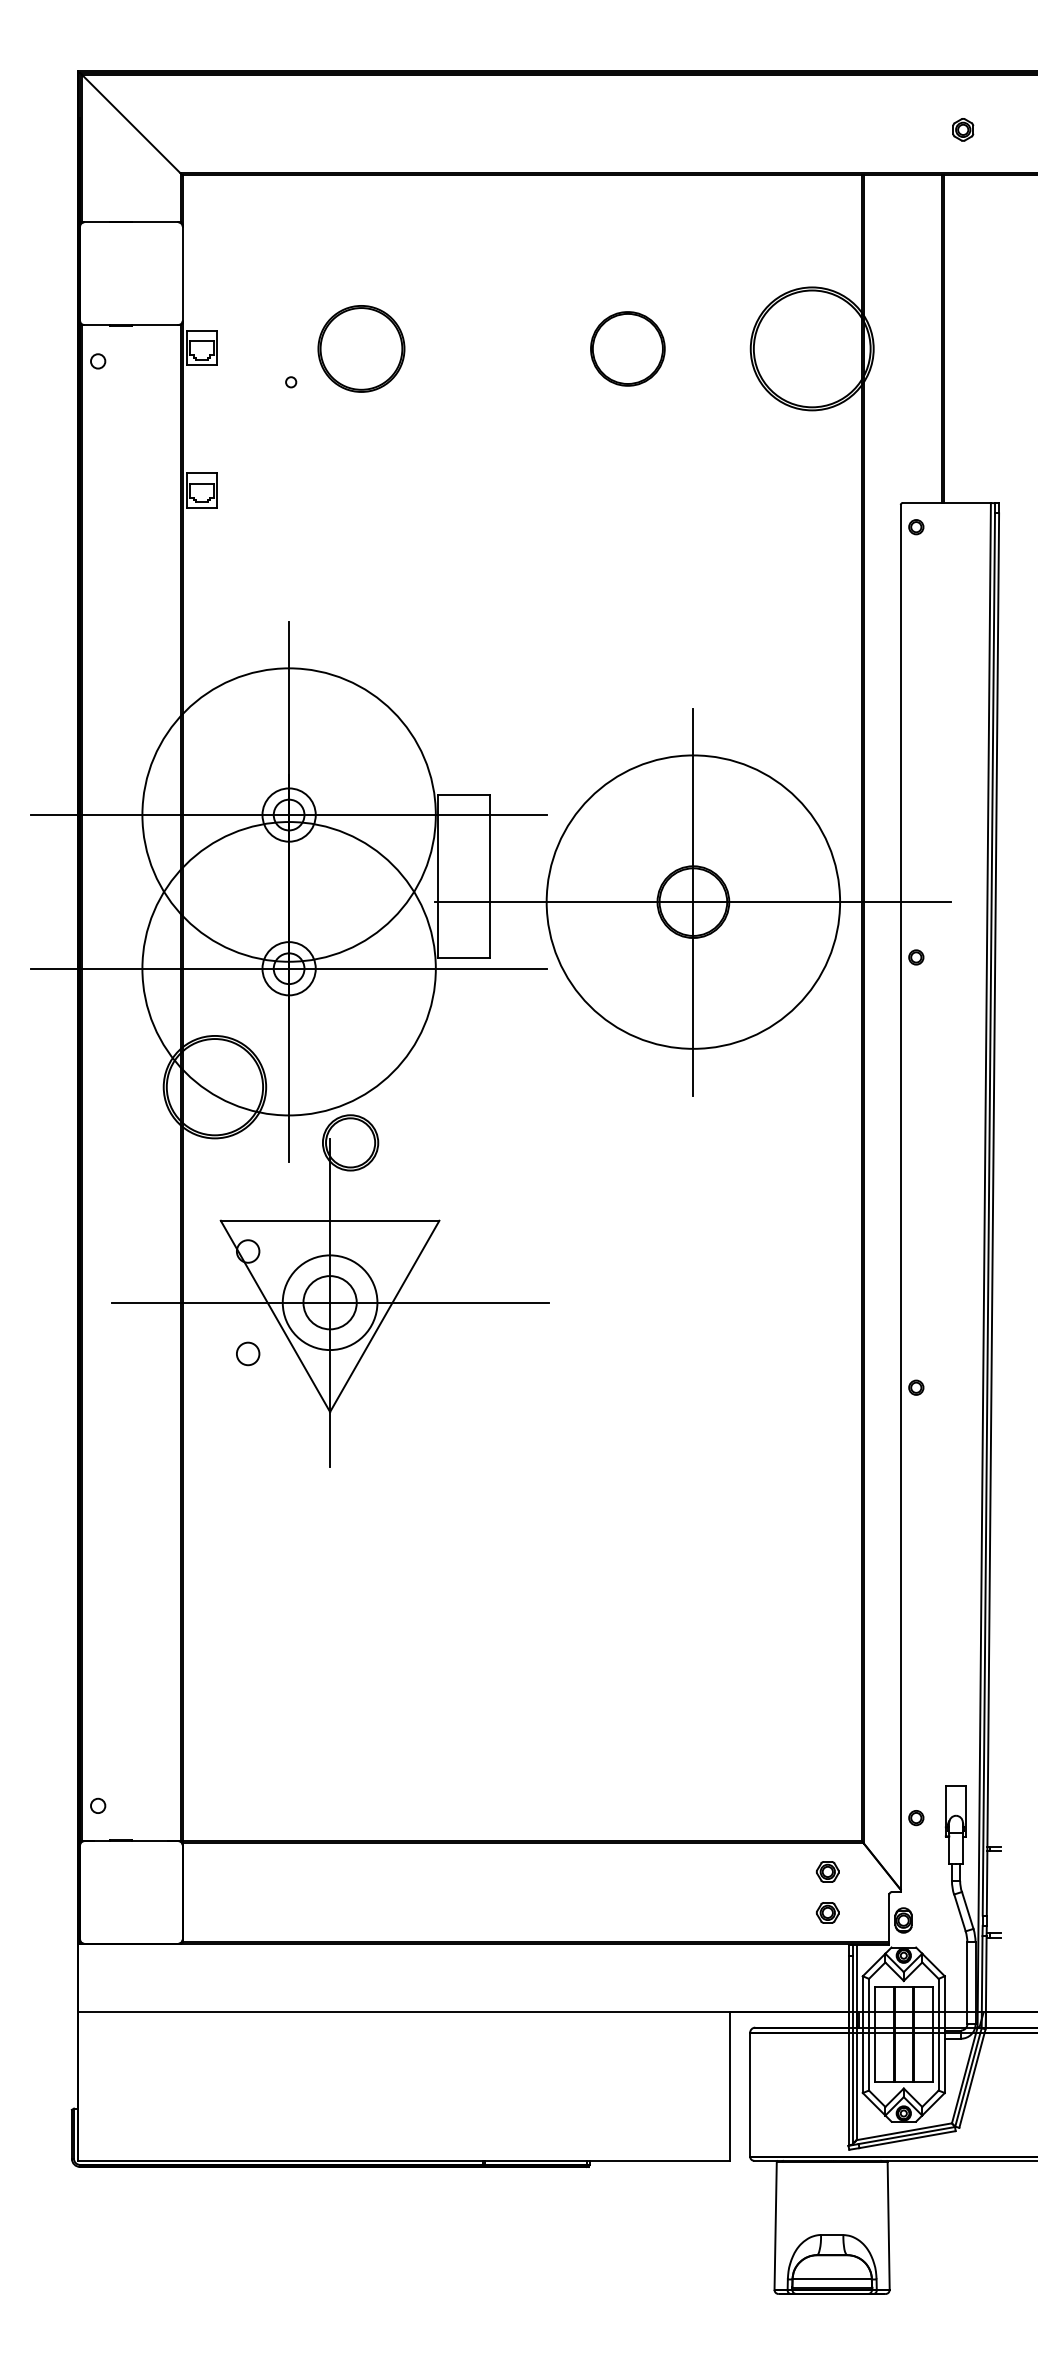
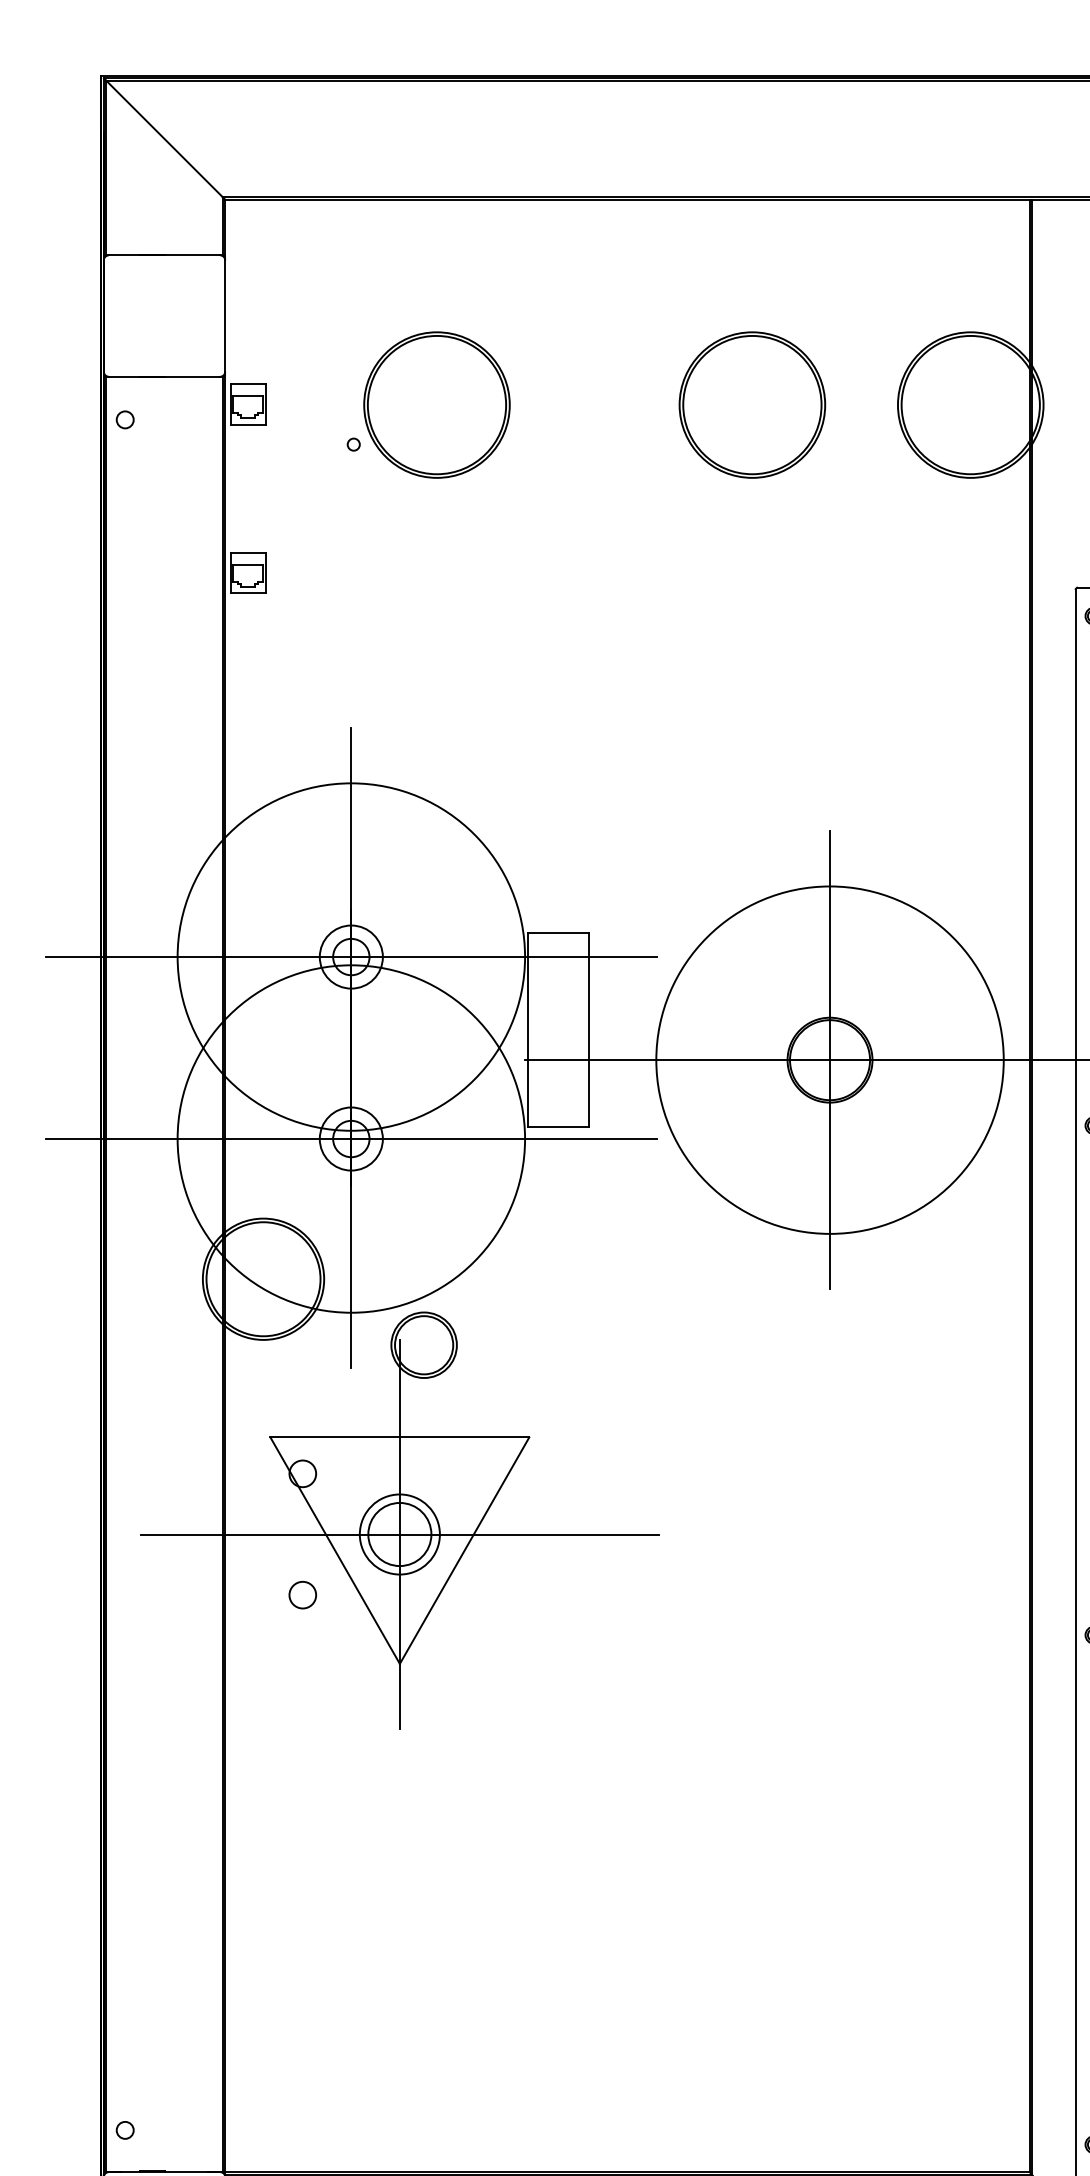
part: (361, 348) -> (437, 404), size x1.43
part: (627, 348) -> (752, 404), size x1.67
circle: (329, 1302) -> (399, 1534), size x0.71

